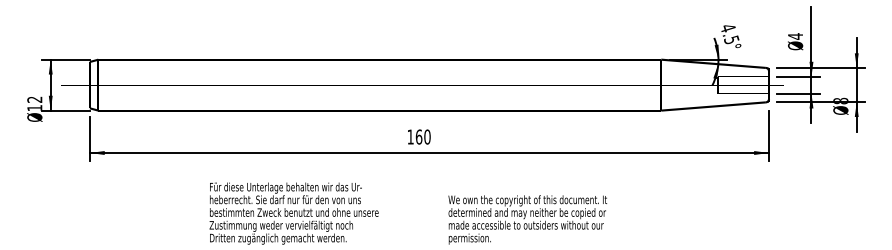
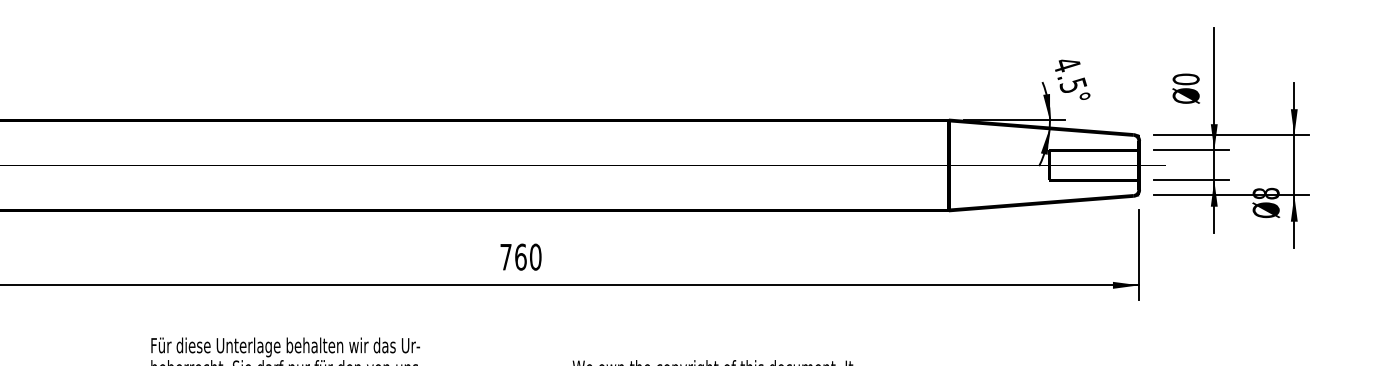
text: (795, 36) -> (1186, 79), 4 -> 0
text: (410, 136) -> (505, 256), 160 -> 760

